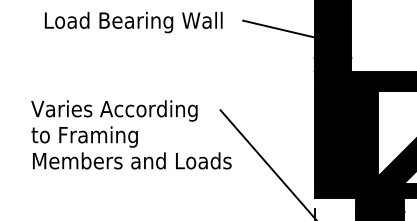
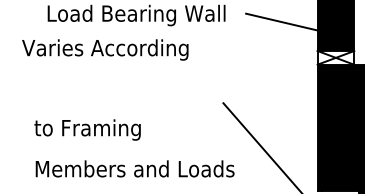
fill: (332, 64) -> (335, 57), removed
text: (114, 110) -> (105, 49), moved
text: (132, 160) -> (135, 168), moved

